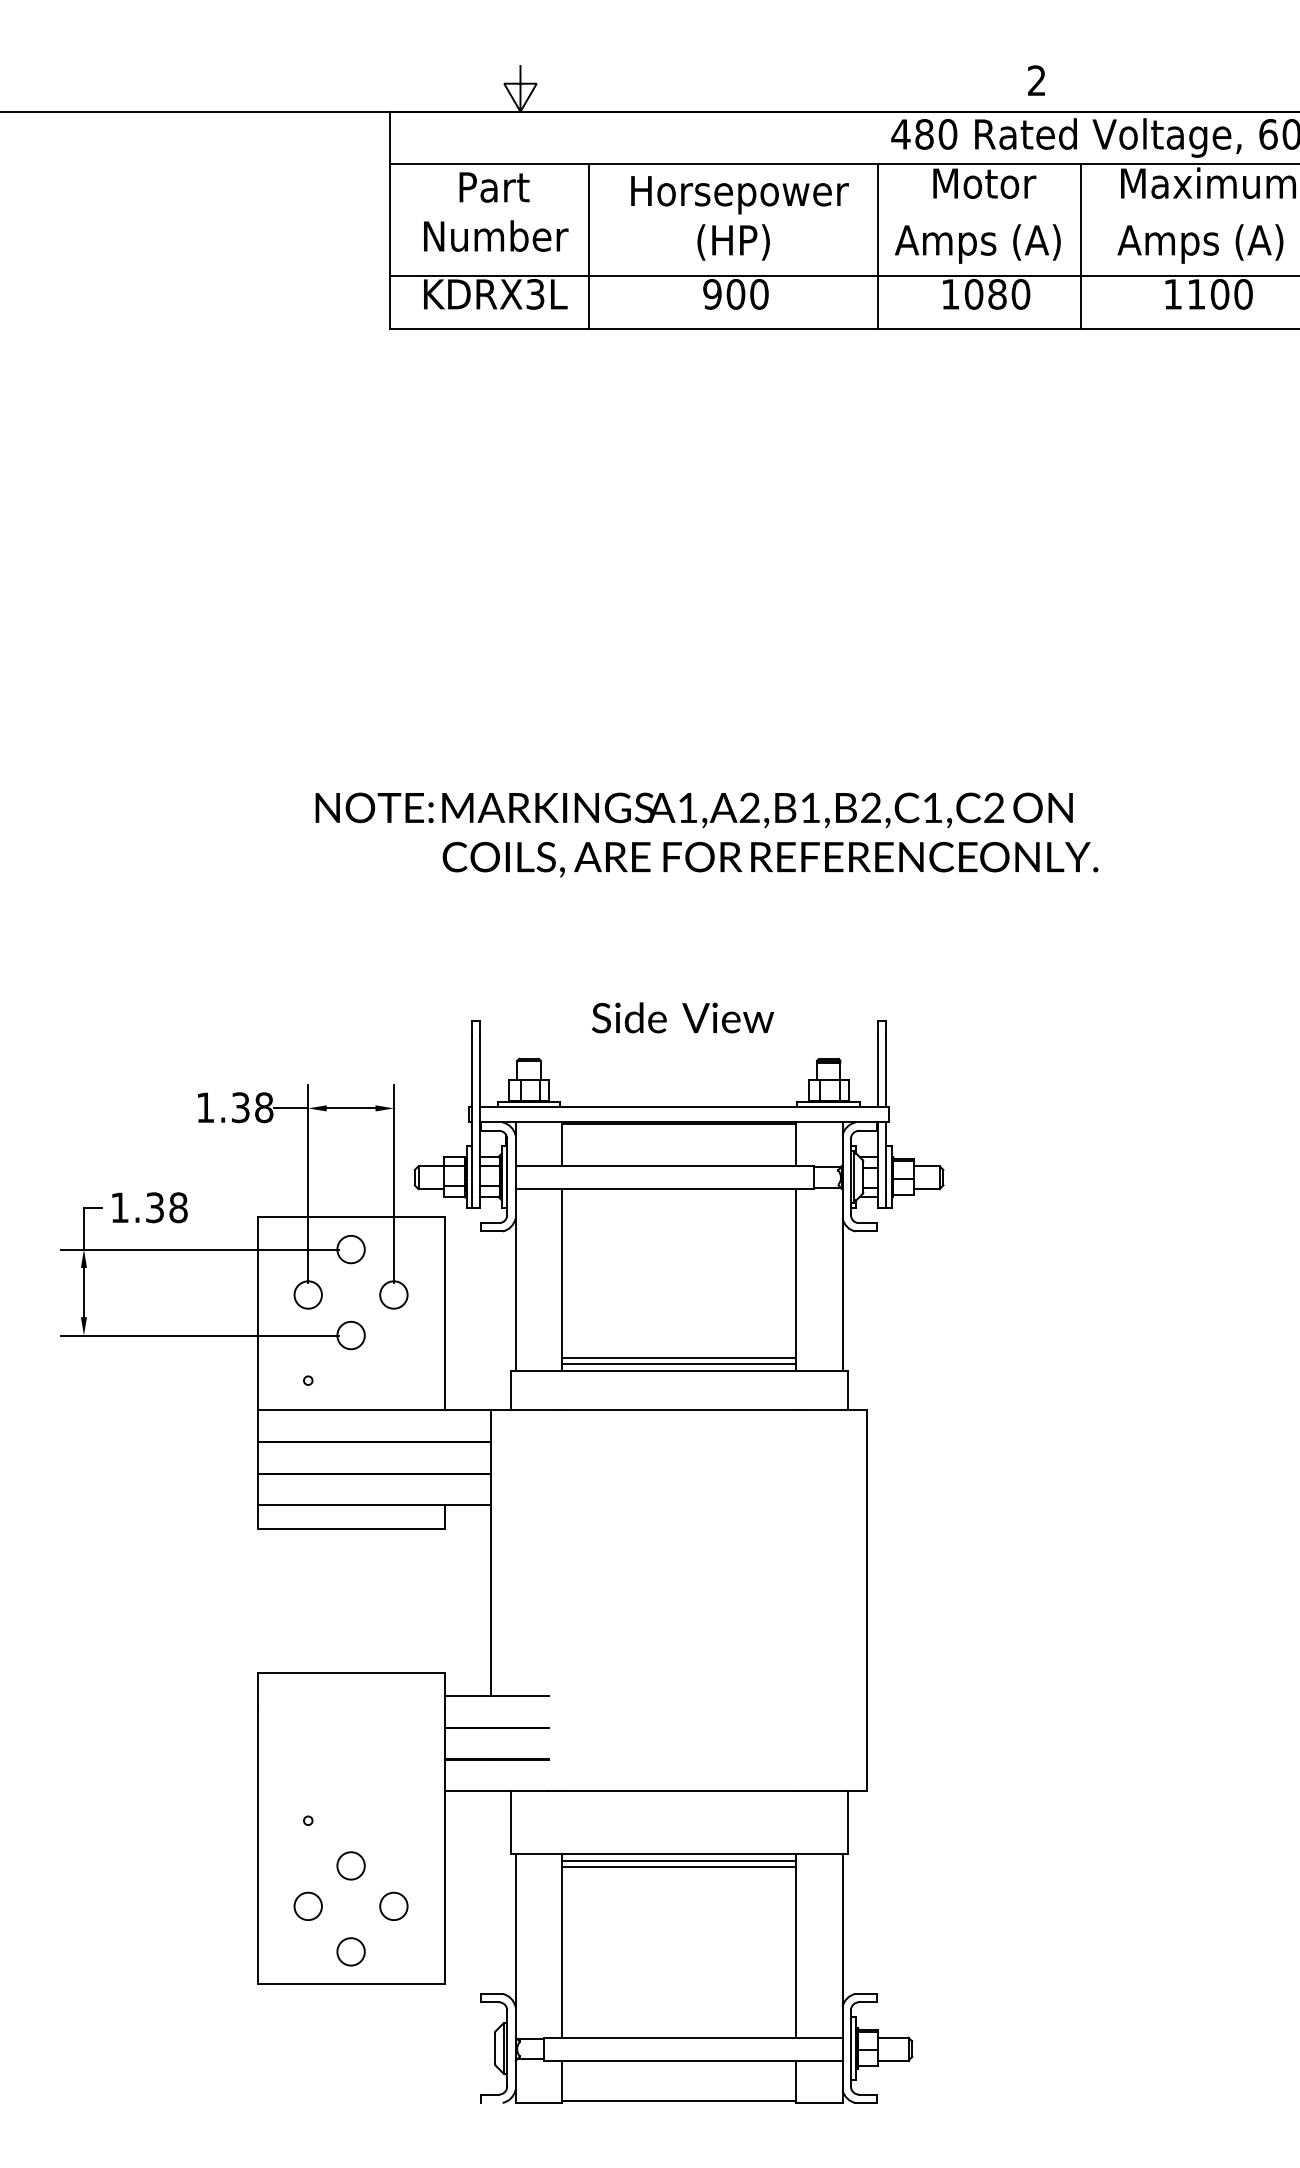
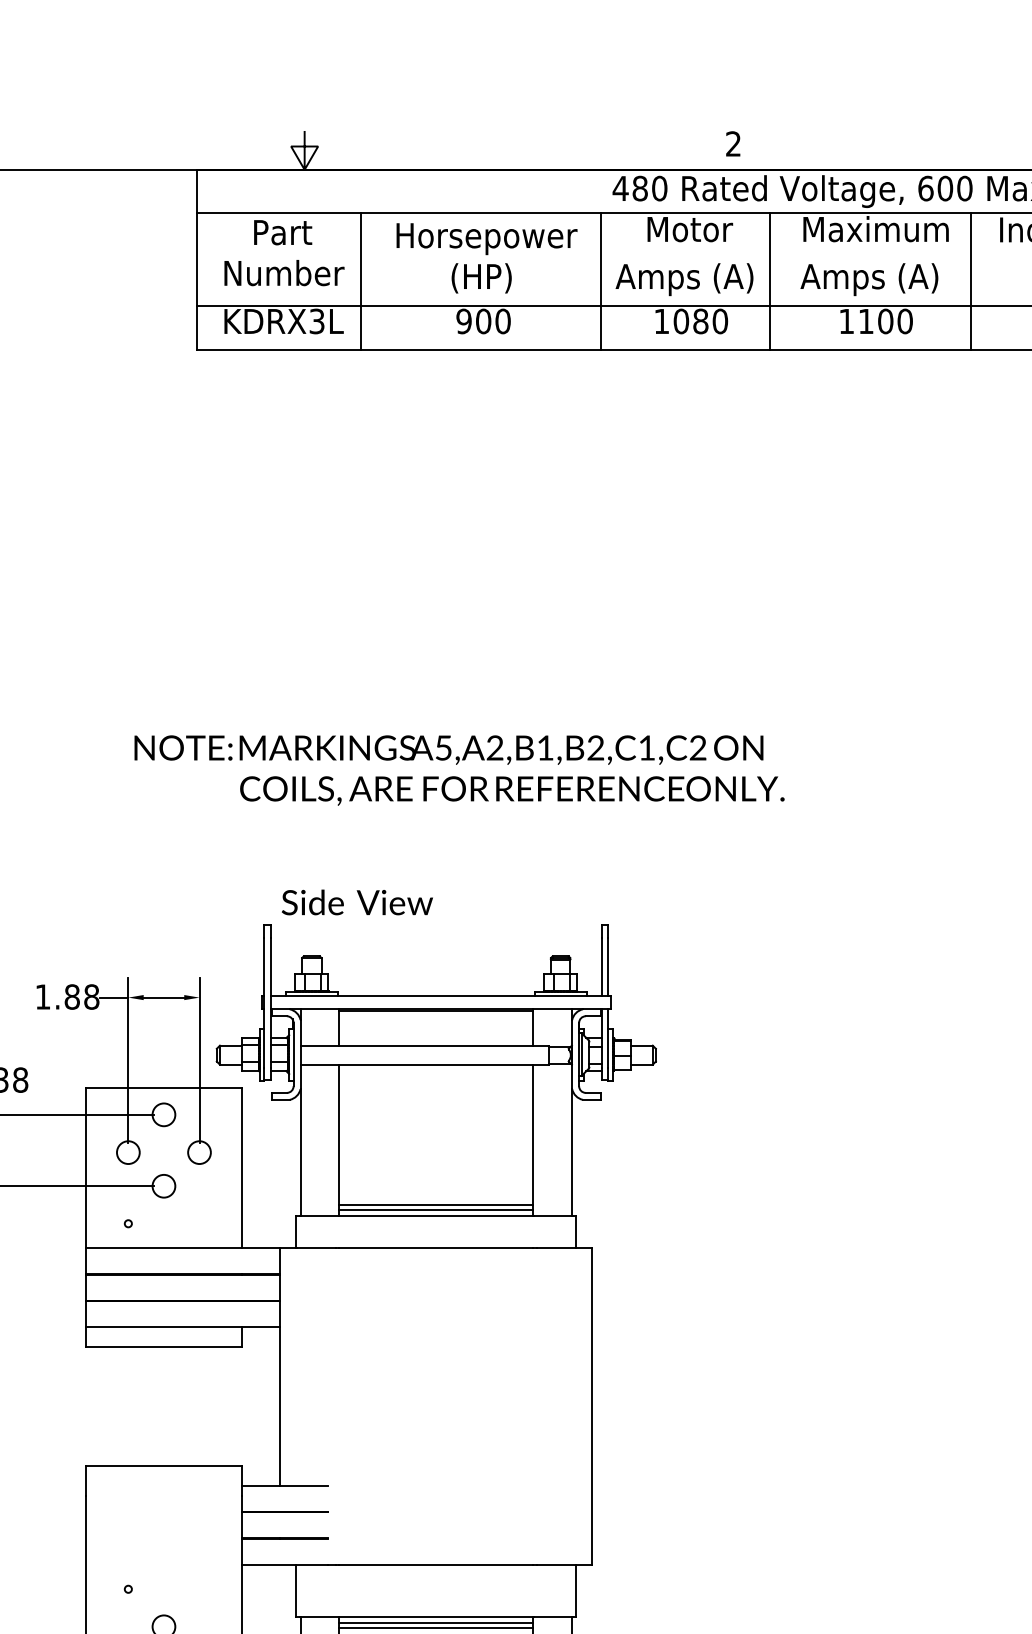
text: (687, 808) -> (443, 748), A1,A2,B1,B2,C1,C2 -> A5,A2,B1,B2,C1,C2
text: (683, 1017) -> (357, 902), moved
text: (240, 1107) -> (72, 996), 1.38 -> 1.88

